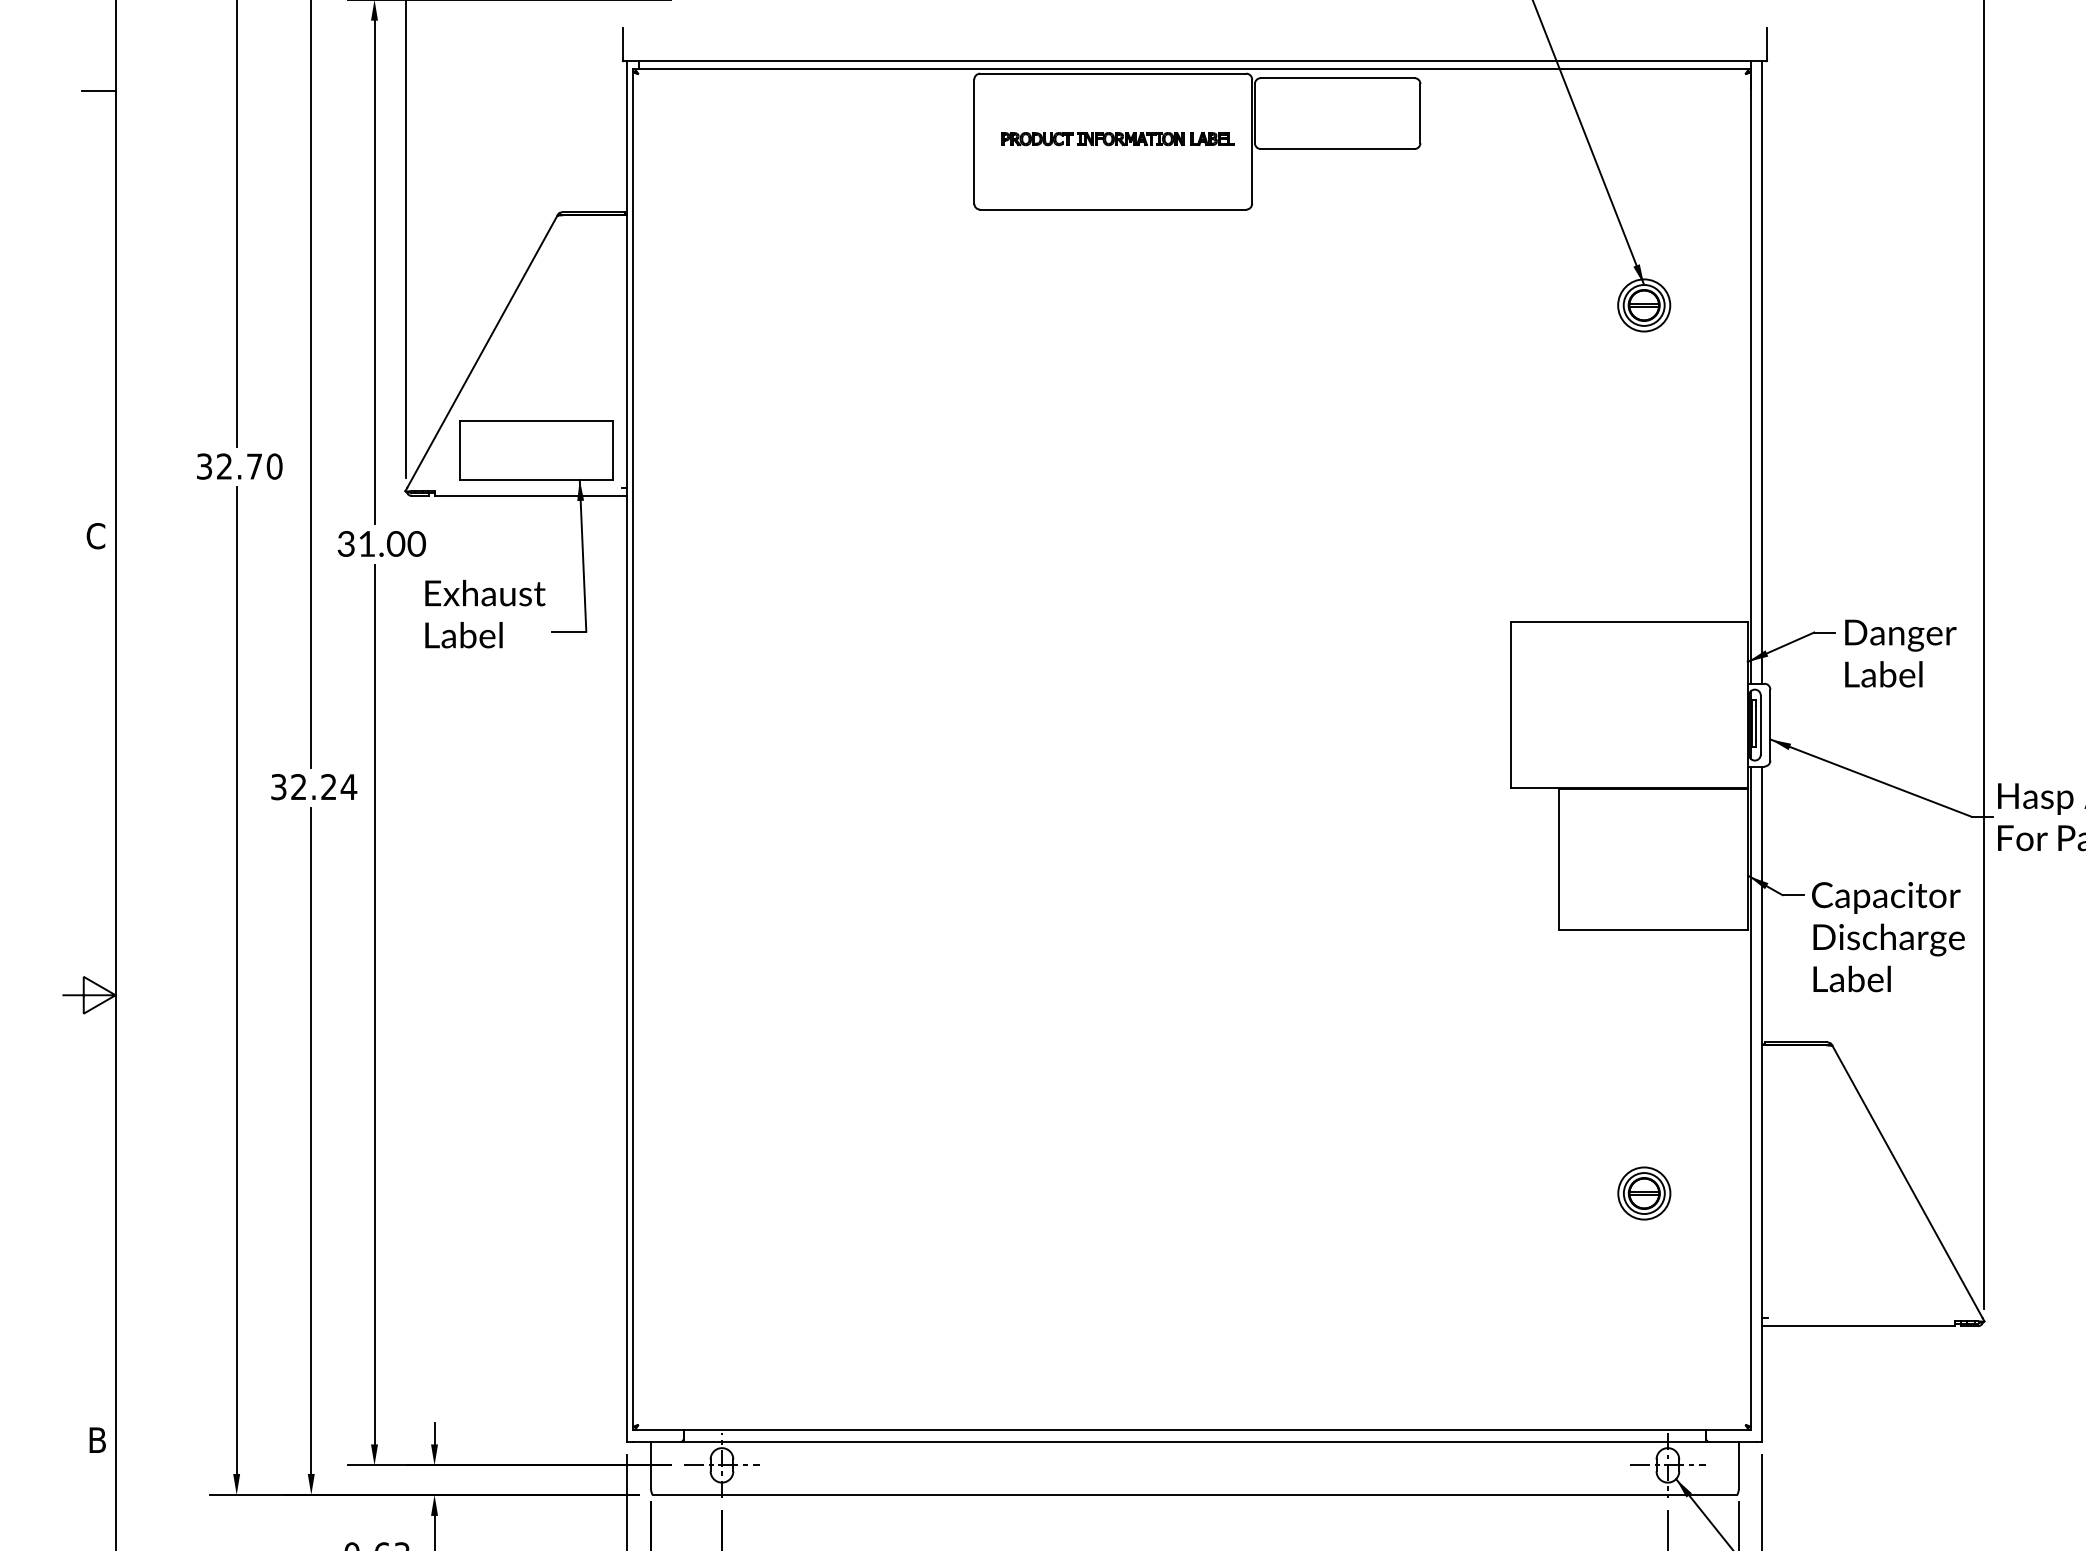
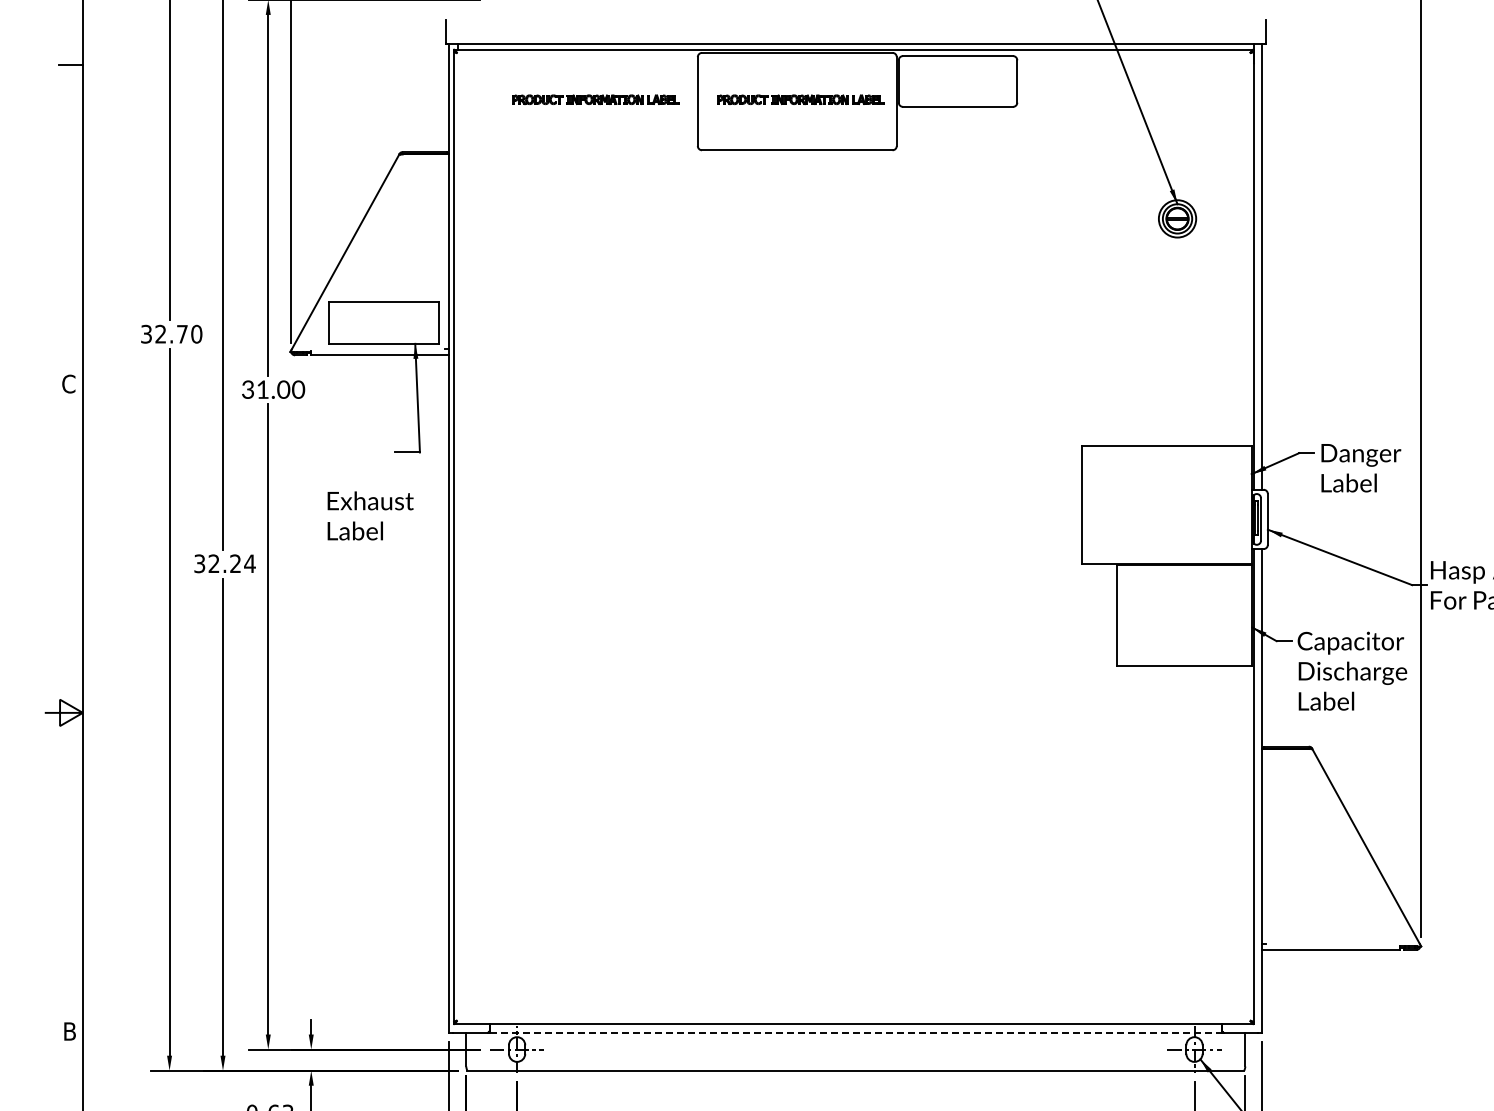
part: (831, 138) -> (595, 99), added
text: (485, 613) -> (370, 515), moved
part: (1644, 1193) -> (1177, 854), removed
line: (1195, 1441) -> (856, 1032), solid -> dashed

